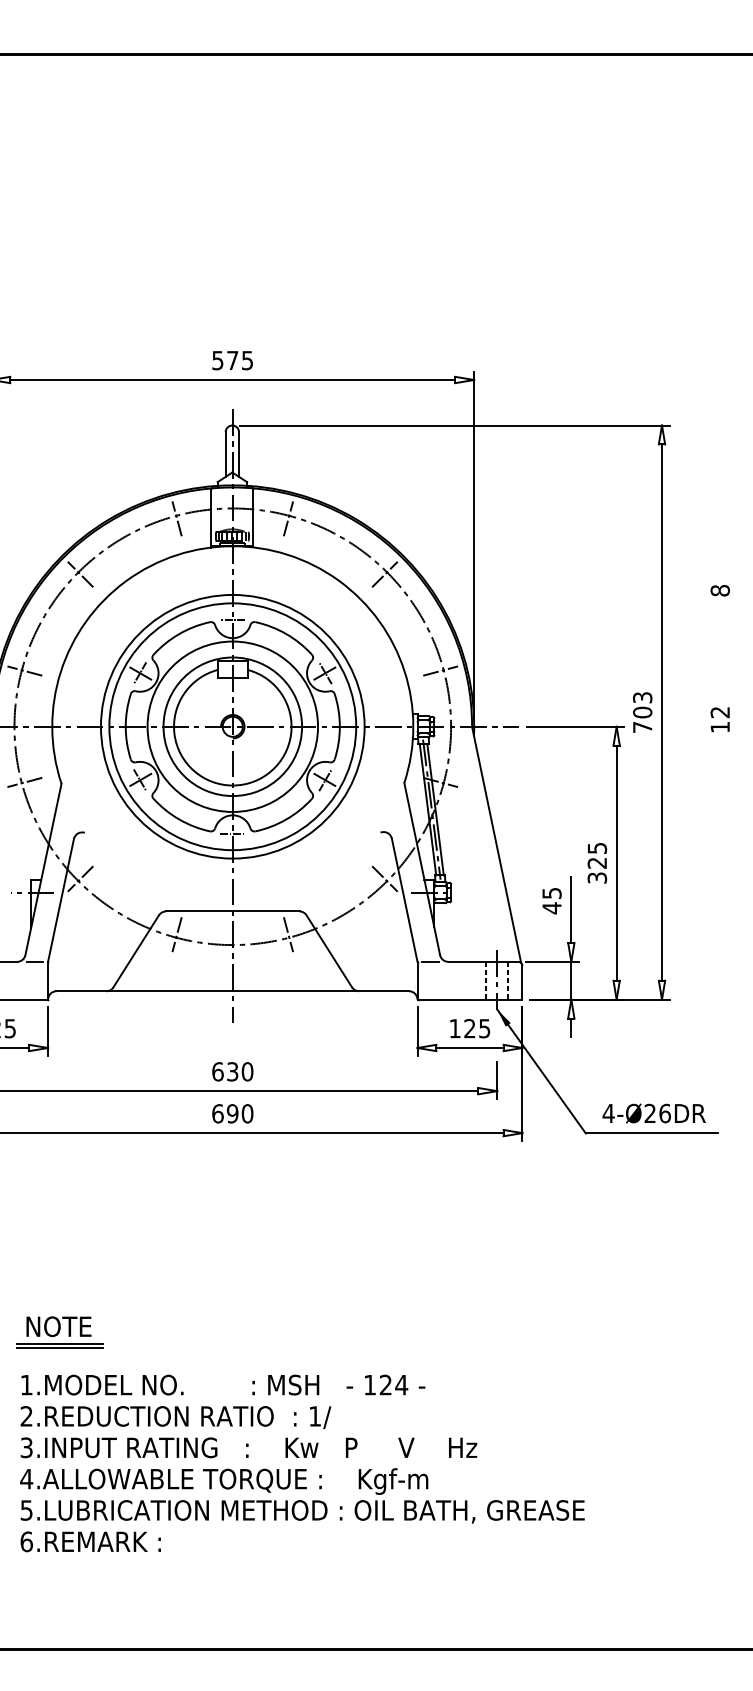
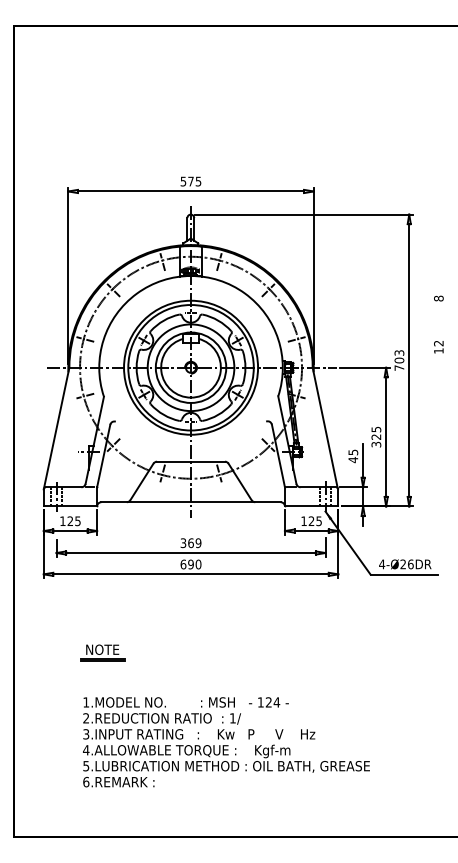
text: (719, 720) -> (438, 347), moved
text: (231, 1072) -> (190, 543), 630 -> 369
part: (58, 1332) -> (102, 652), moved

